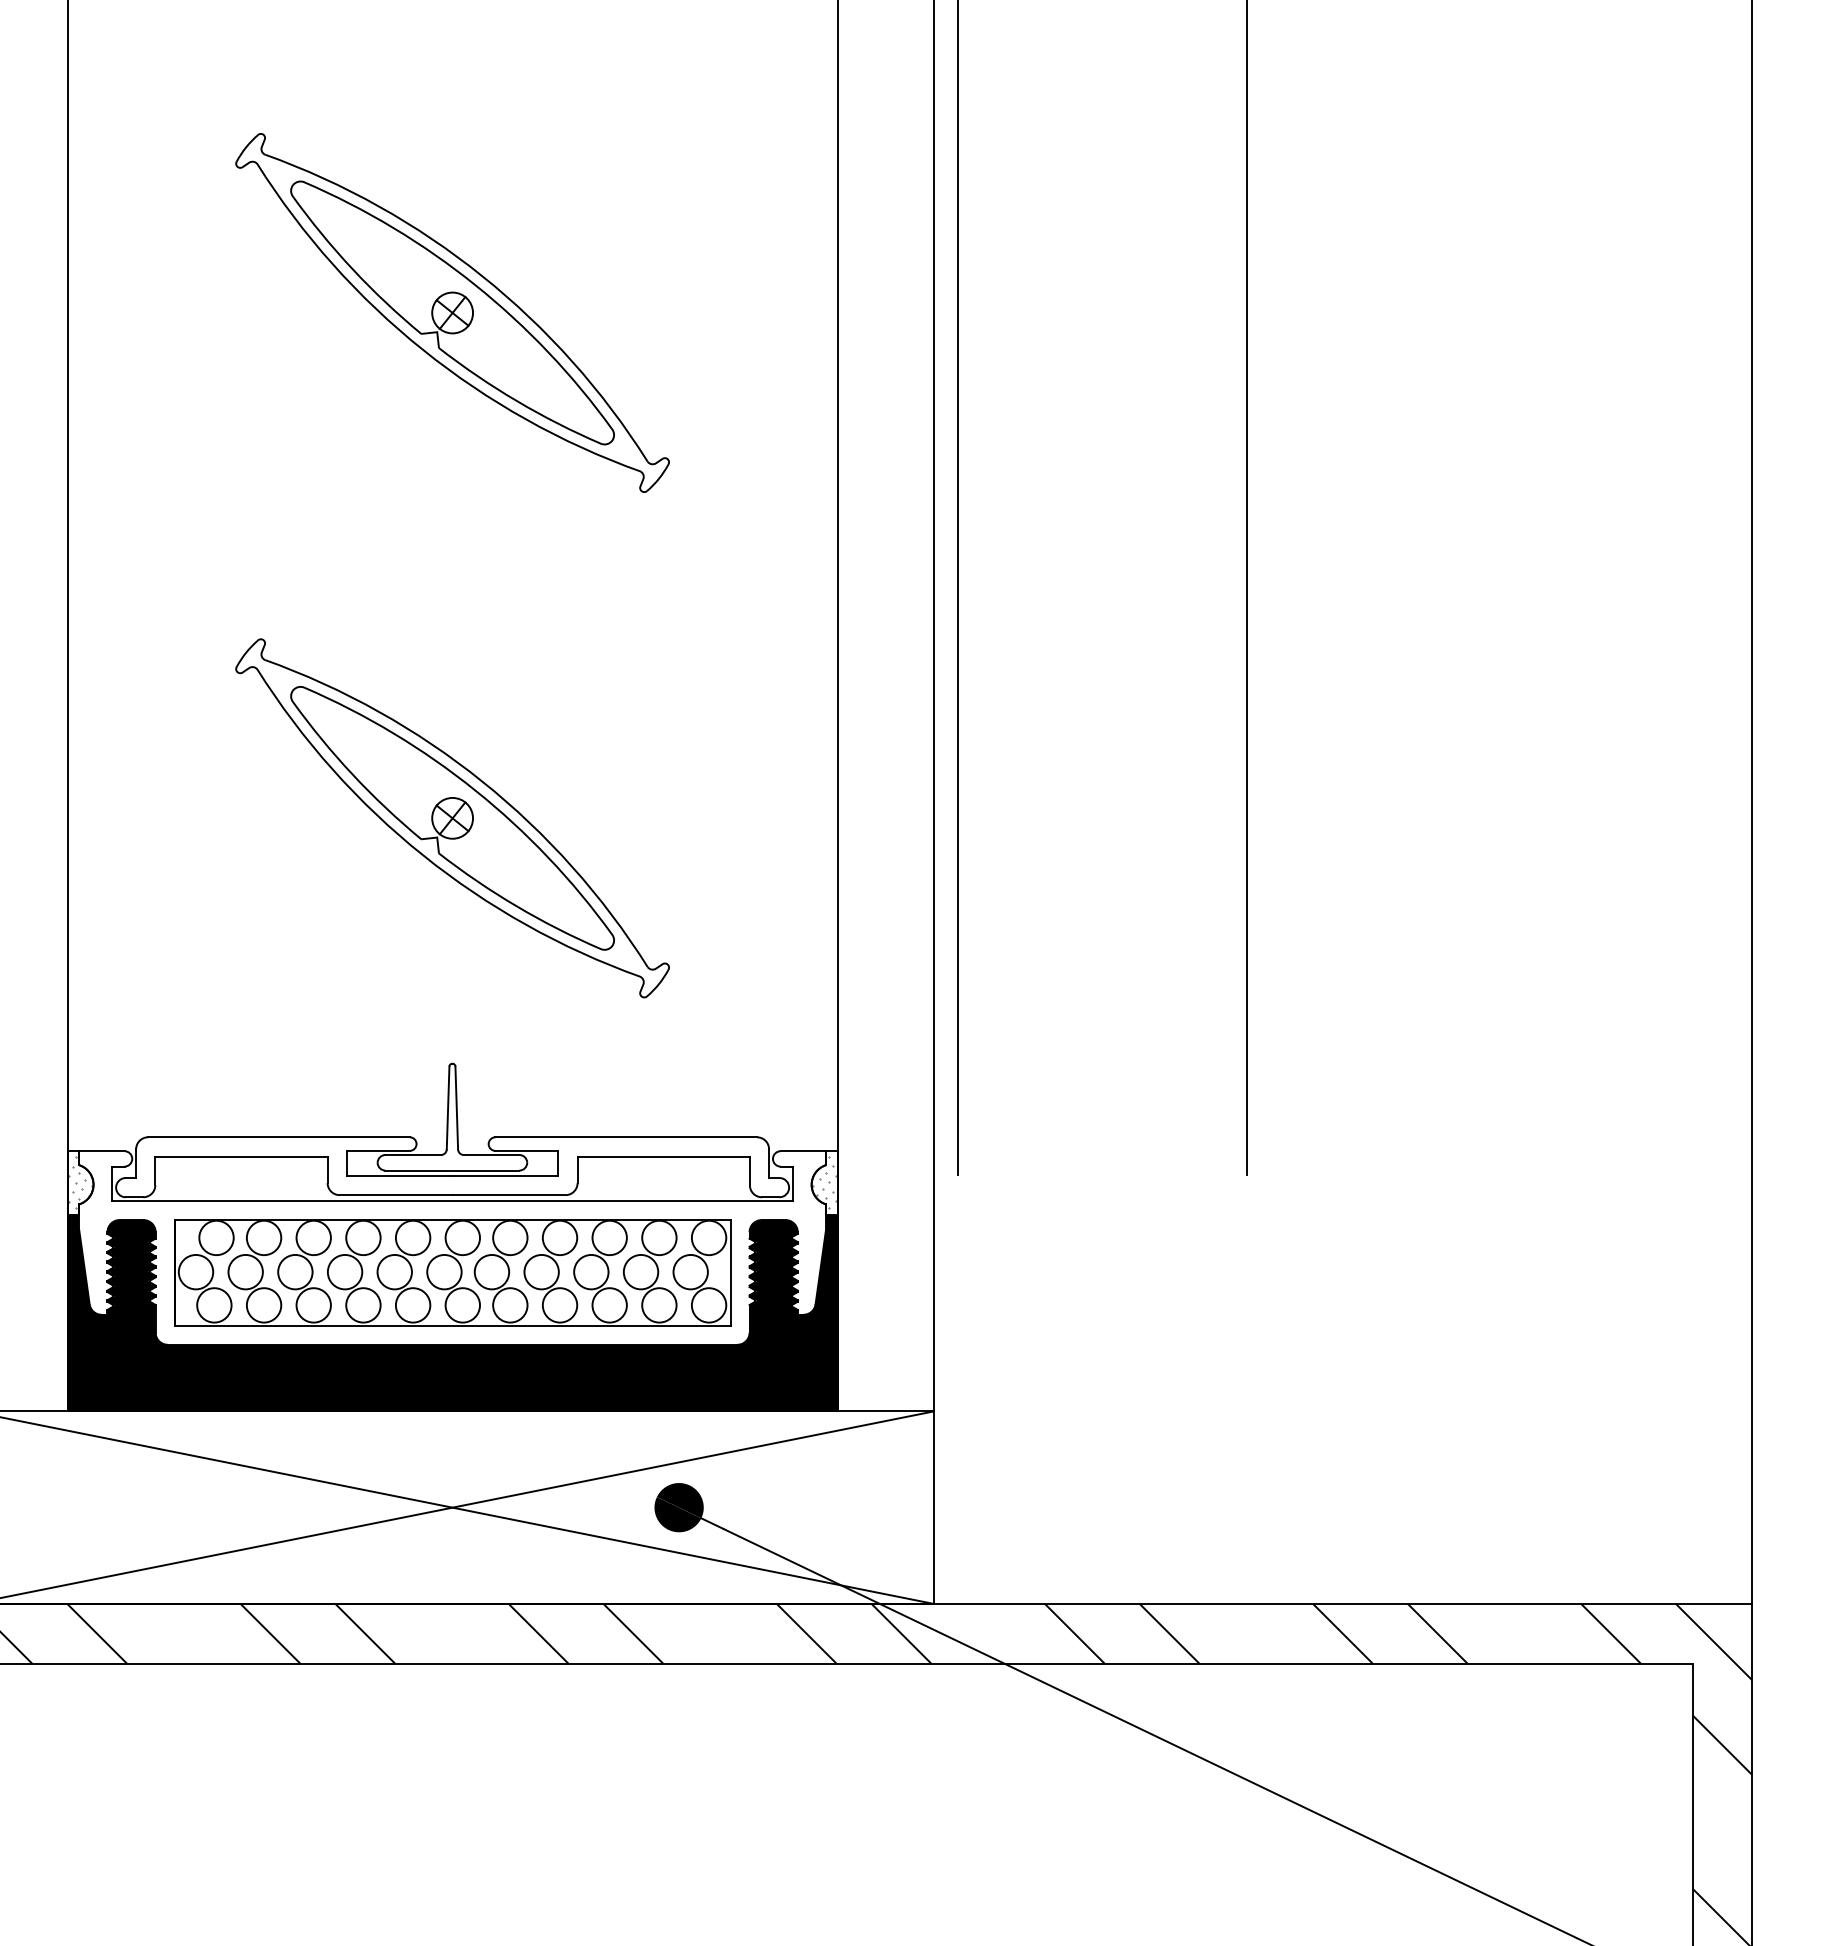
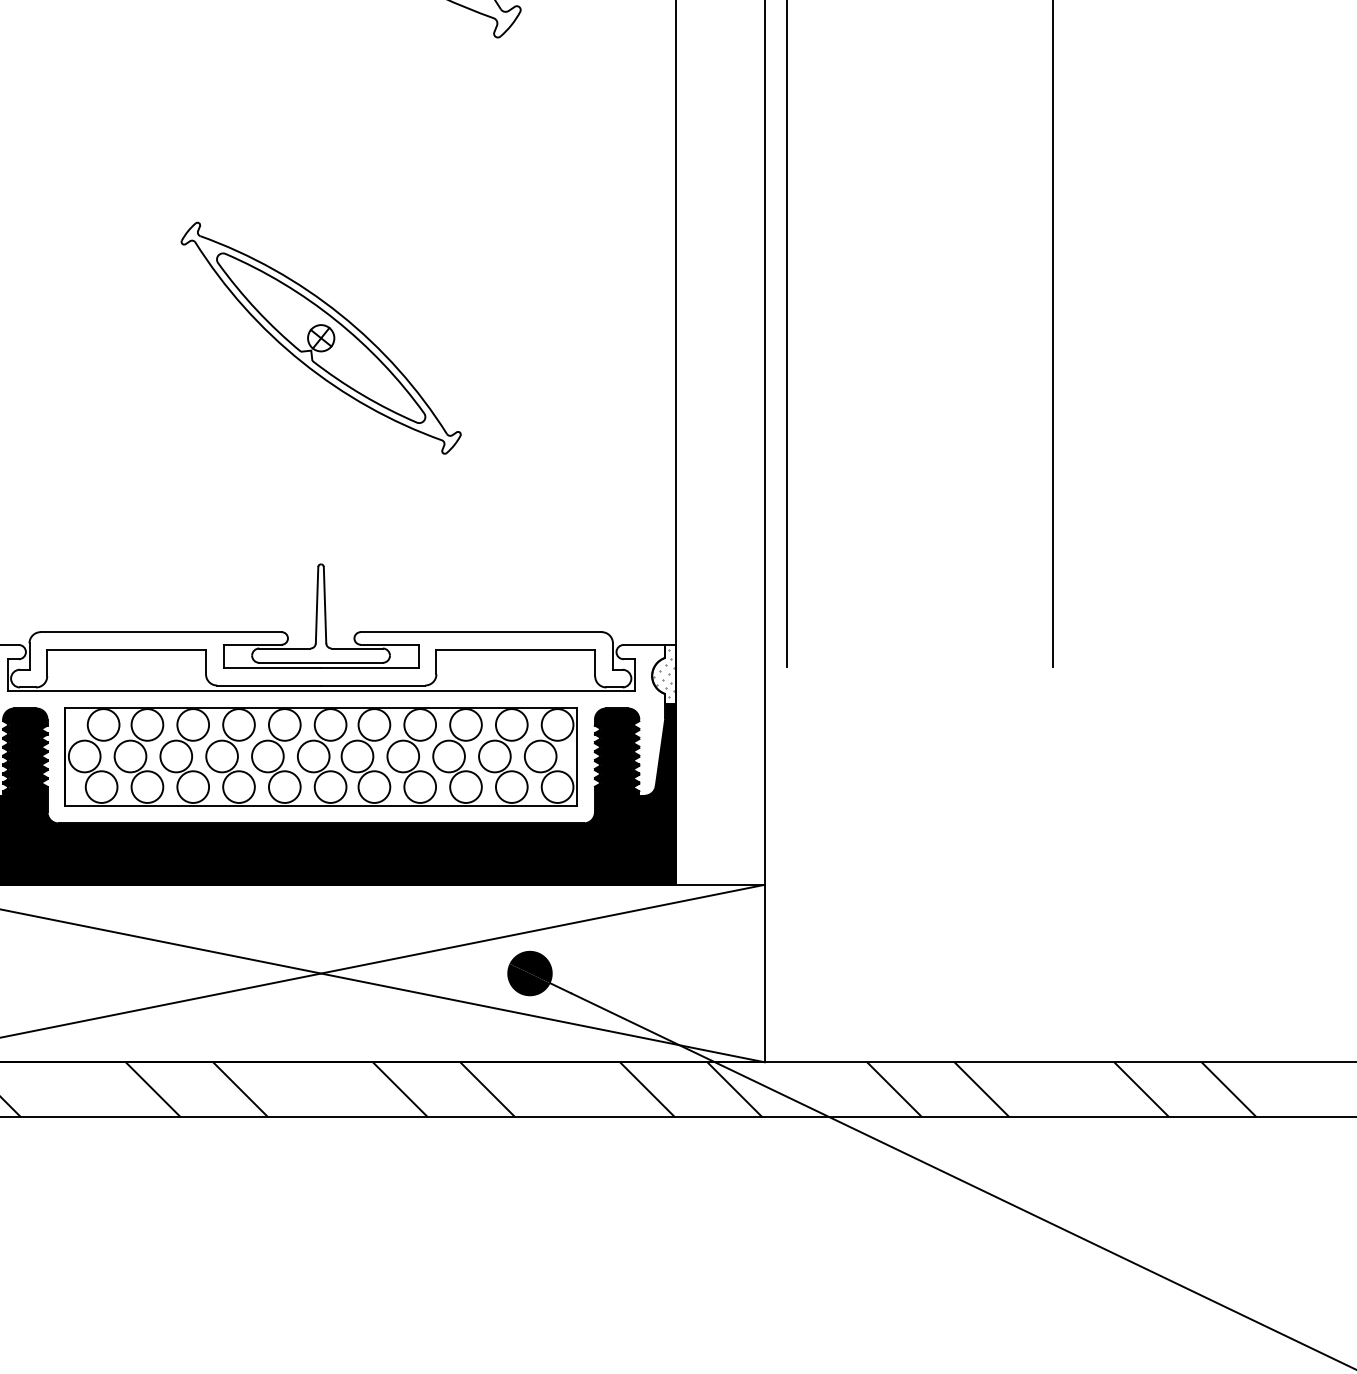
part: (452, 818) -> (321, 338), size x0.7

